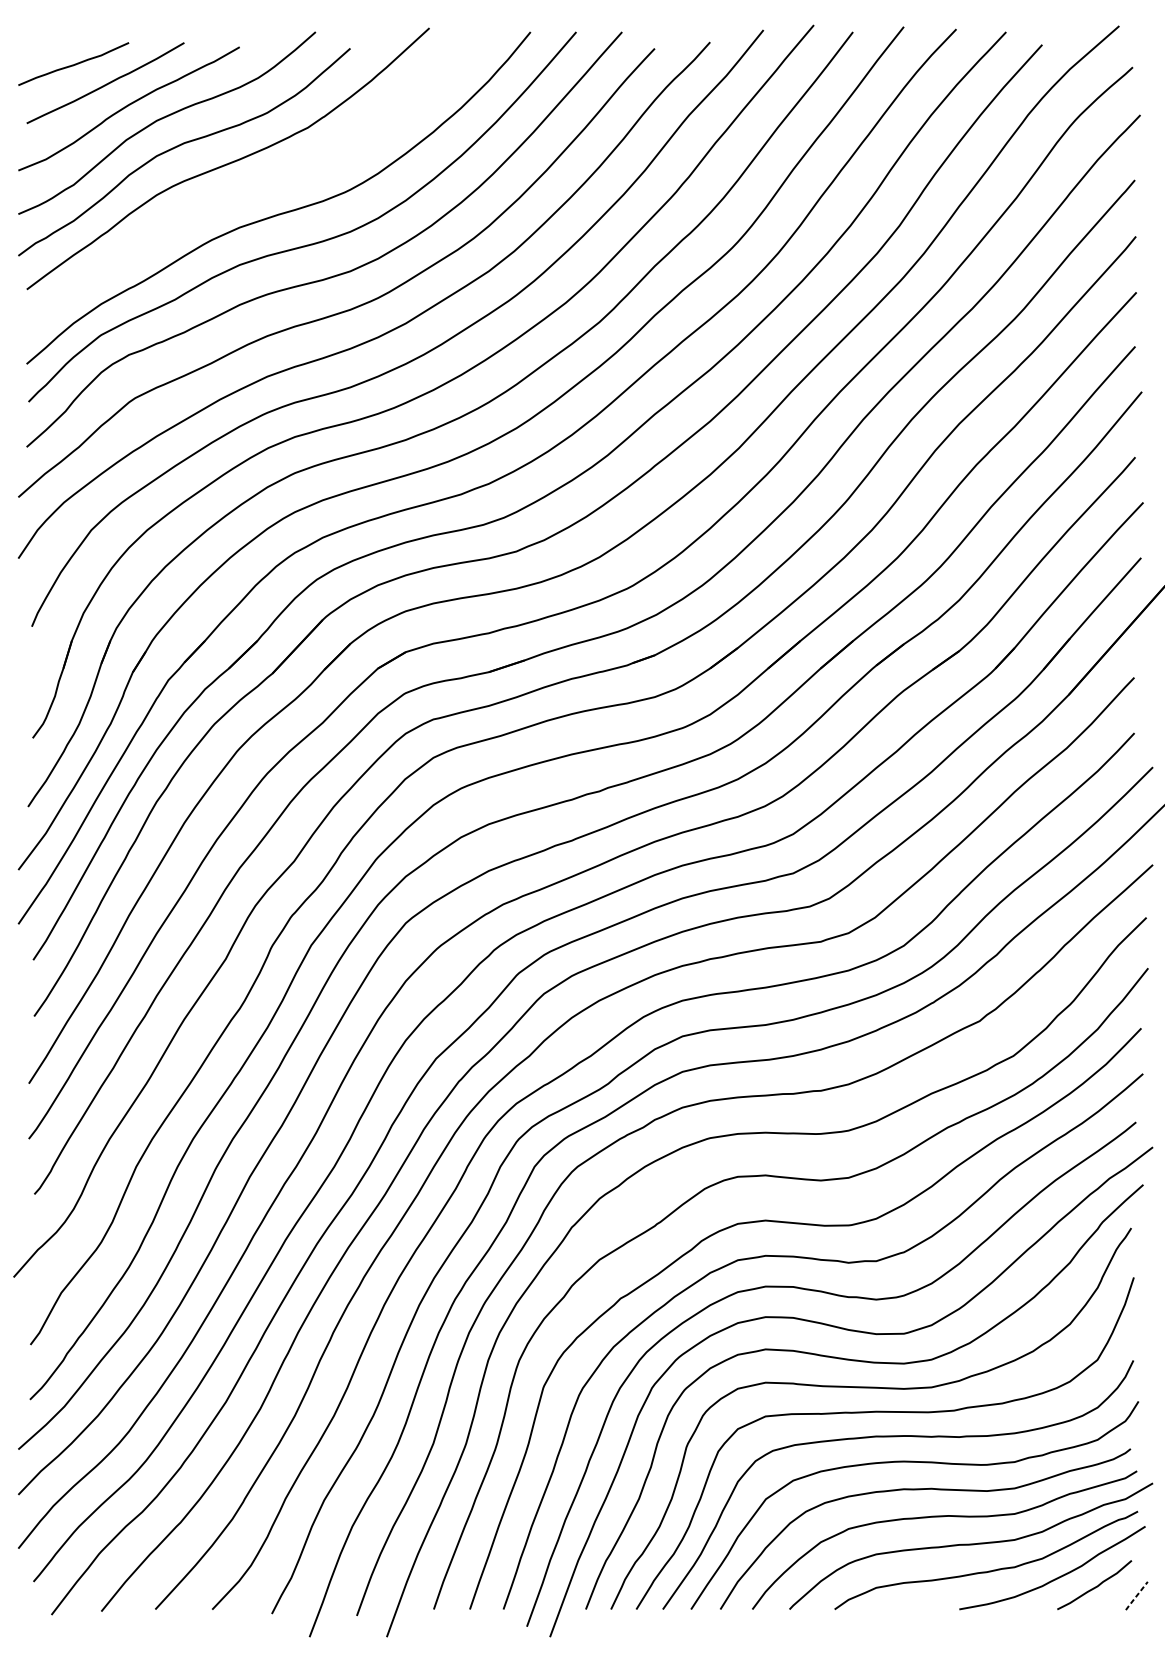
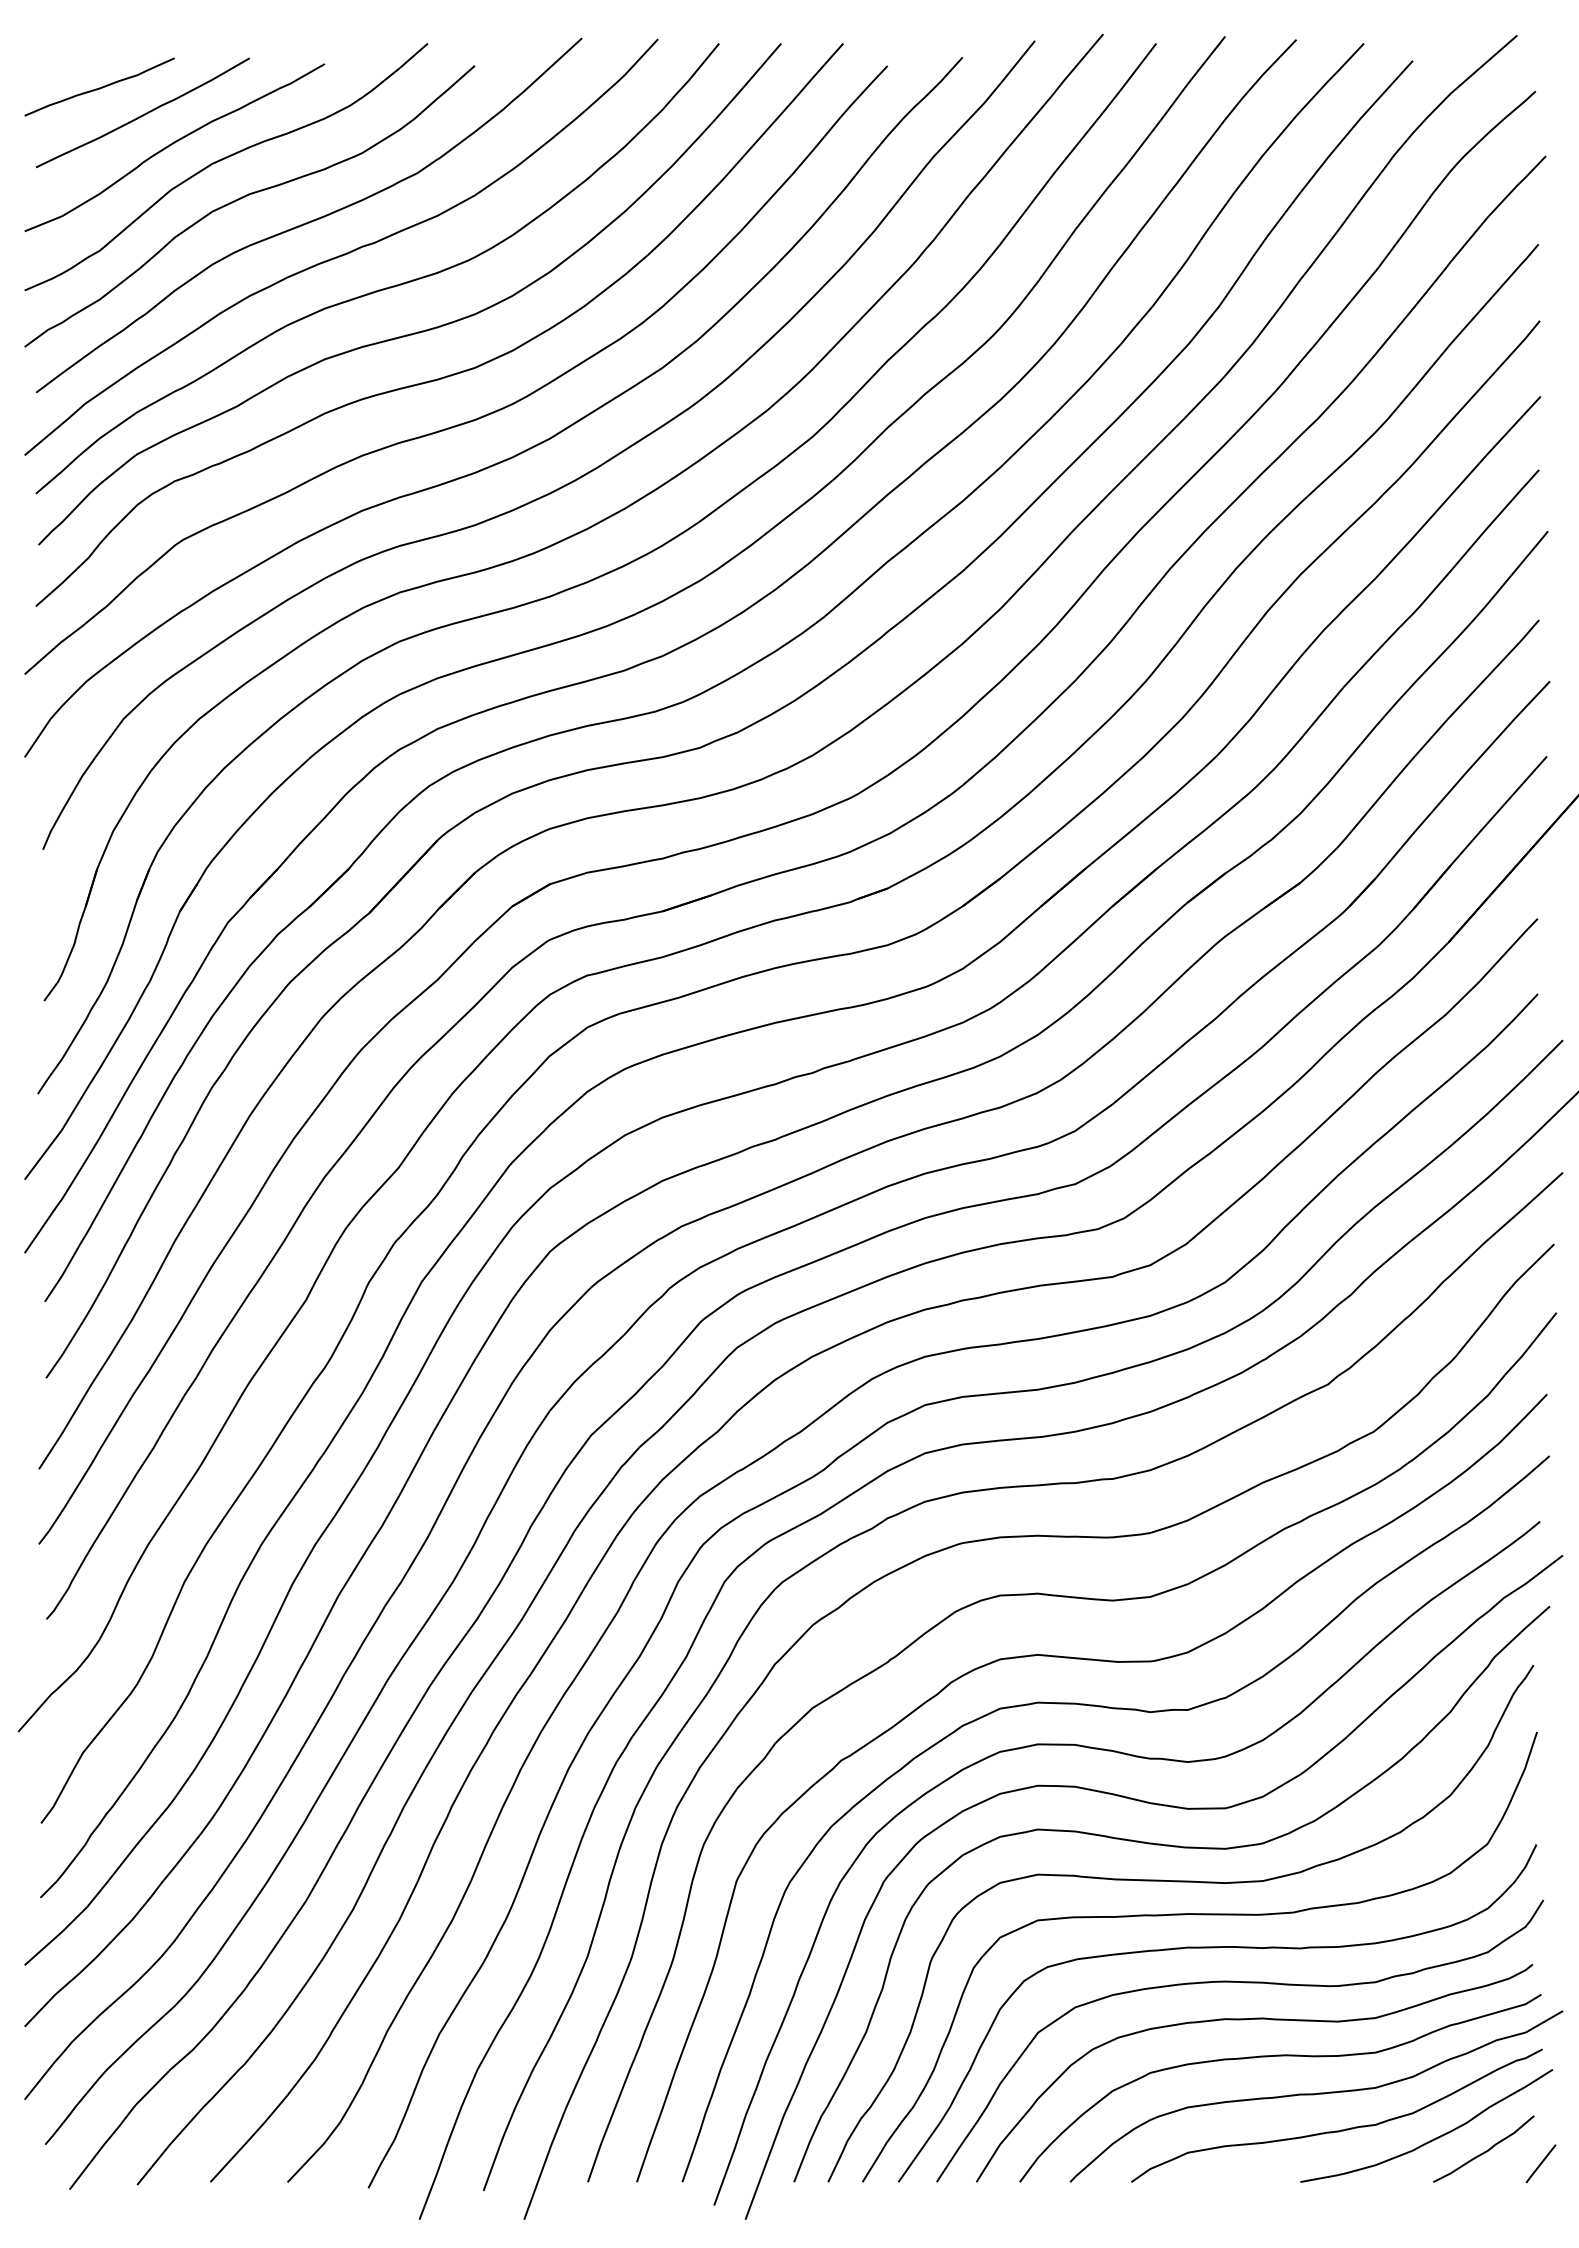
curve: (254, 186) -> (344, 253), added
line: (1136, 1596) -> (1540, 2164), dashed -> solid

